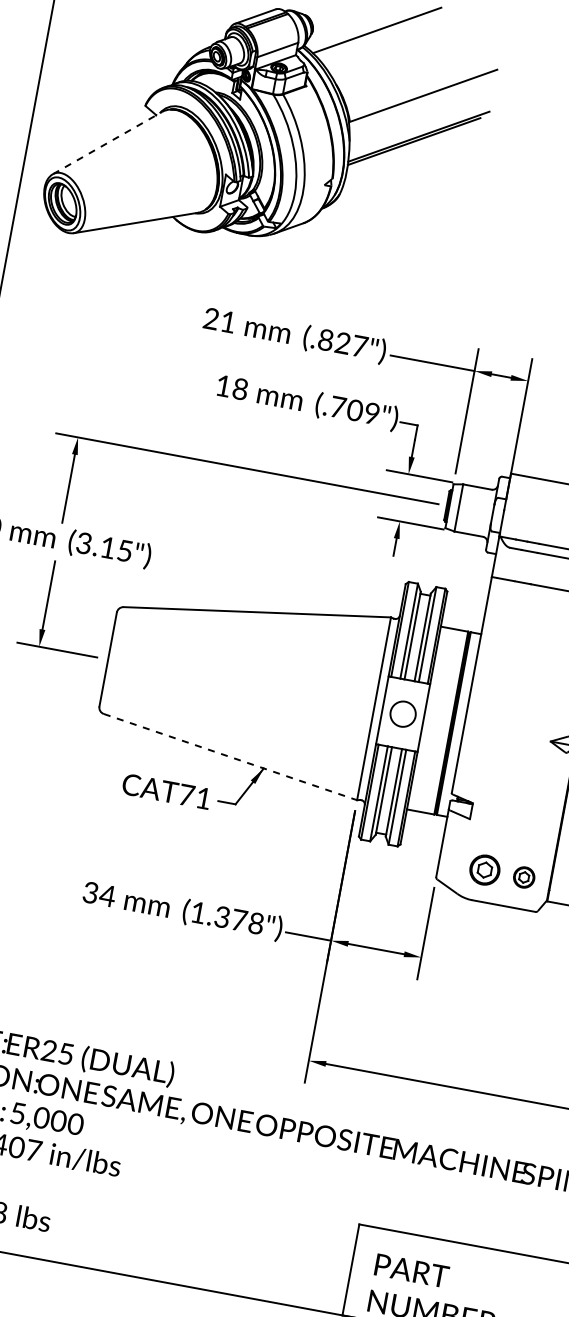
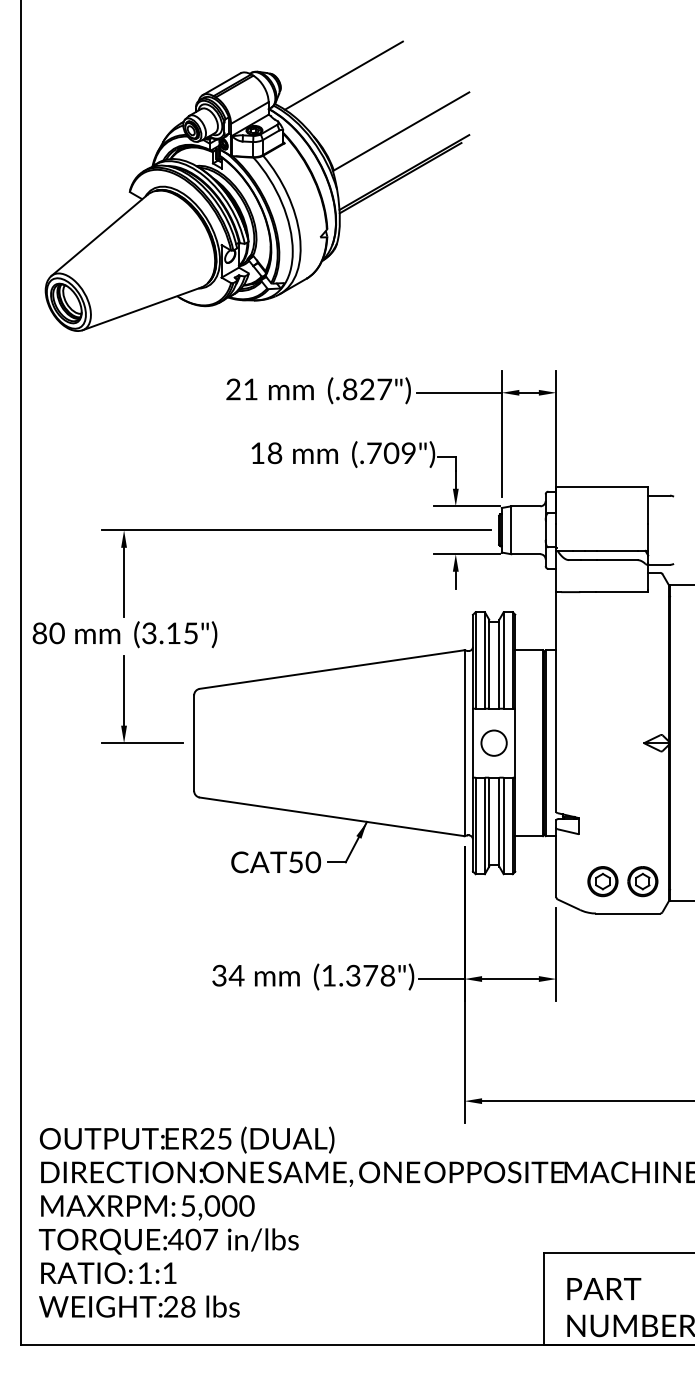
line: (107, 143) -> (99, 235), dashed -> solid
line: (230, 756) -> (332, 816), dashed -> solid
text: (195, 797) -> (305, 862), CAT71 -> CAT50
part: (523, 877) -> (642, 881), size x1.43

